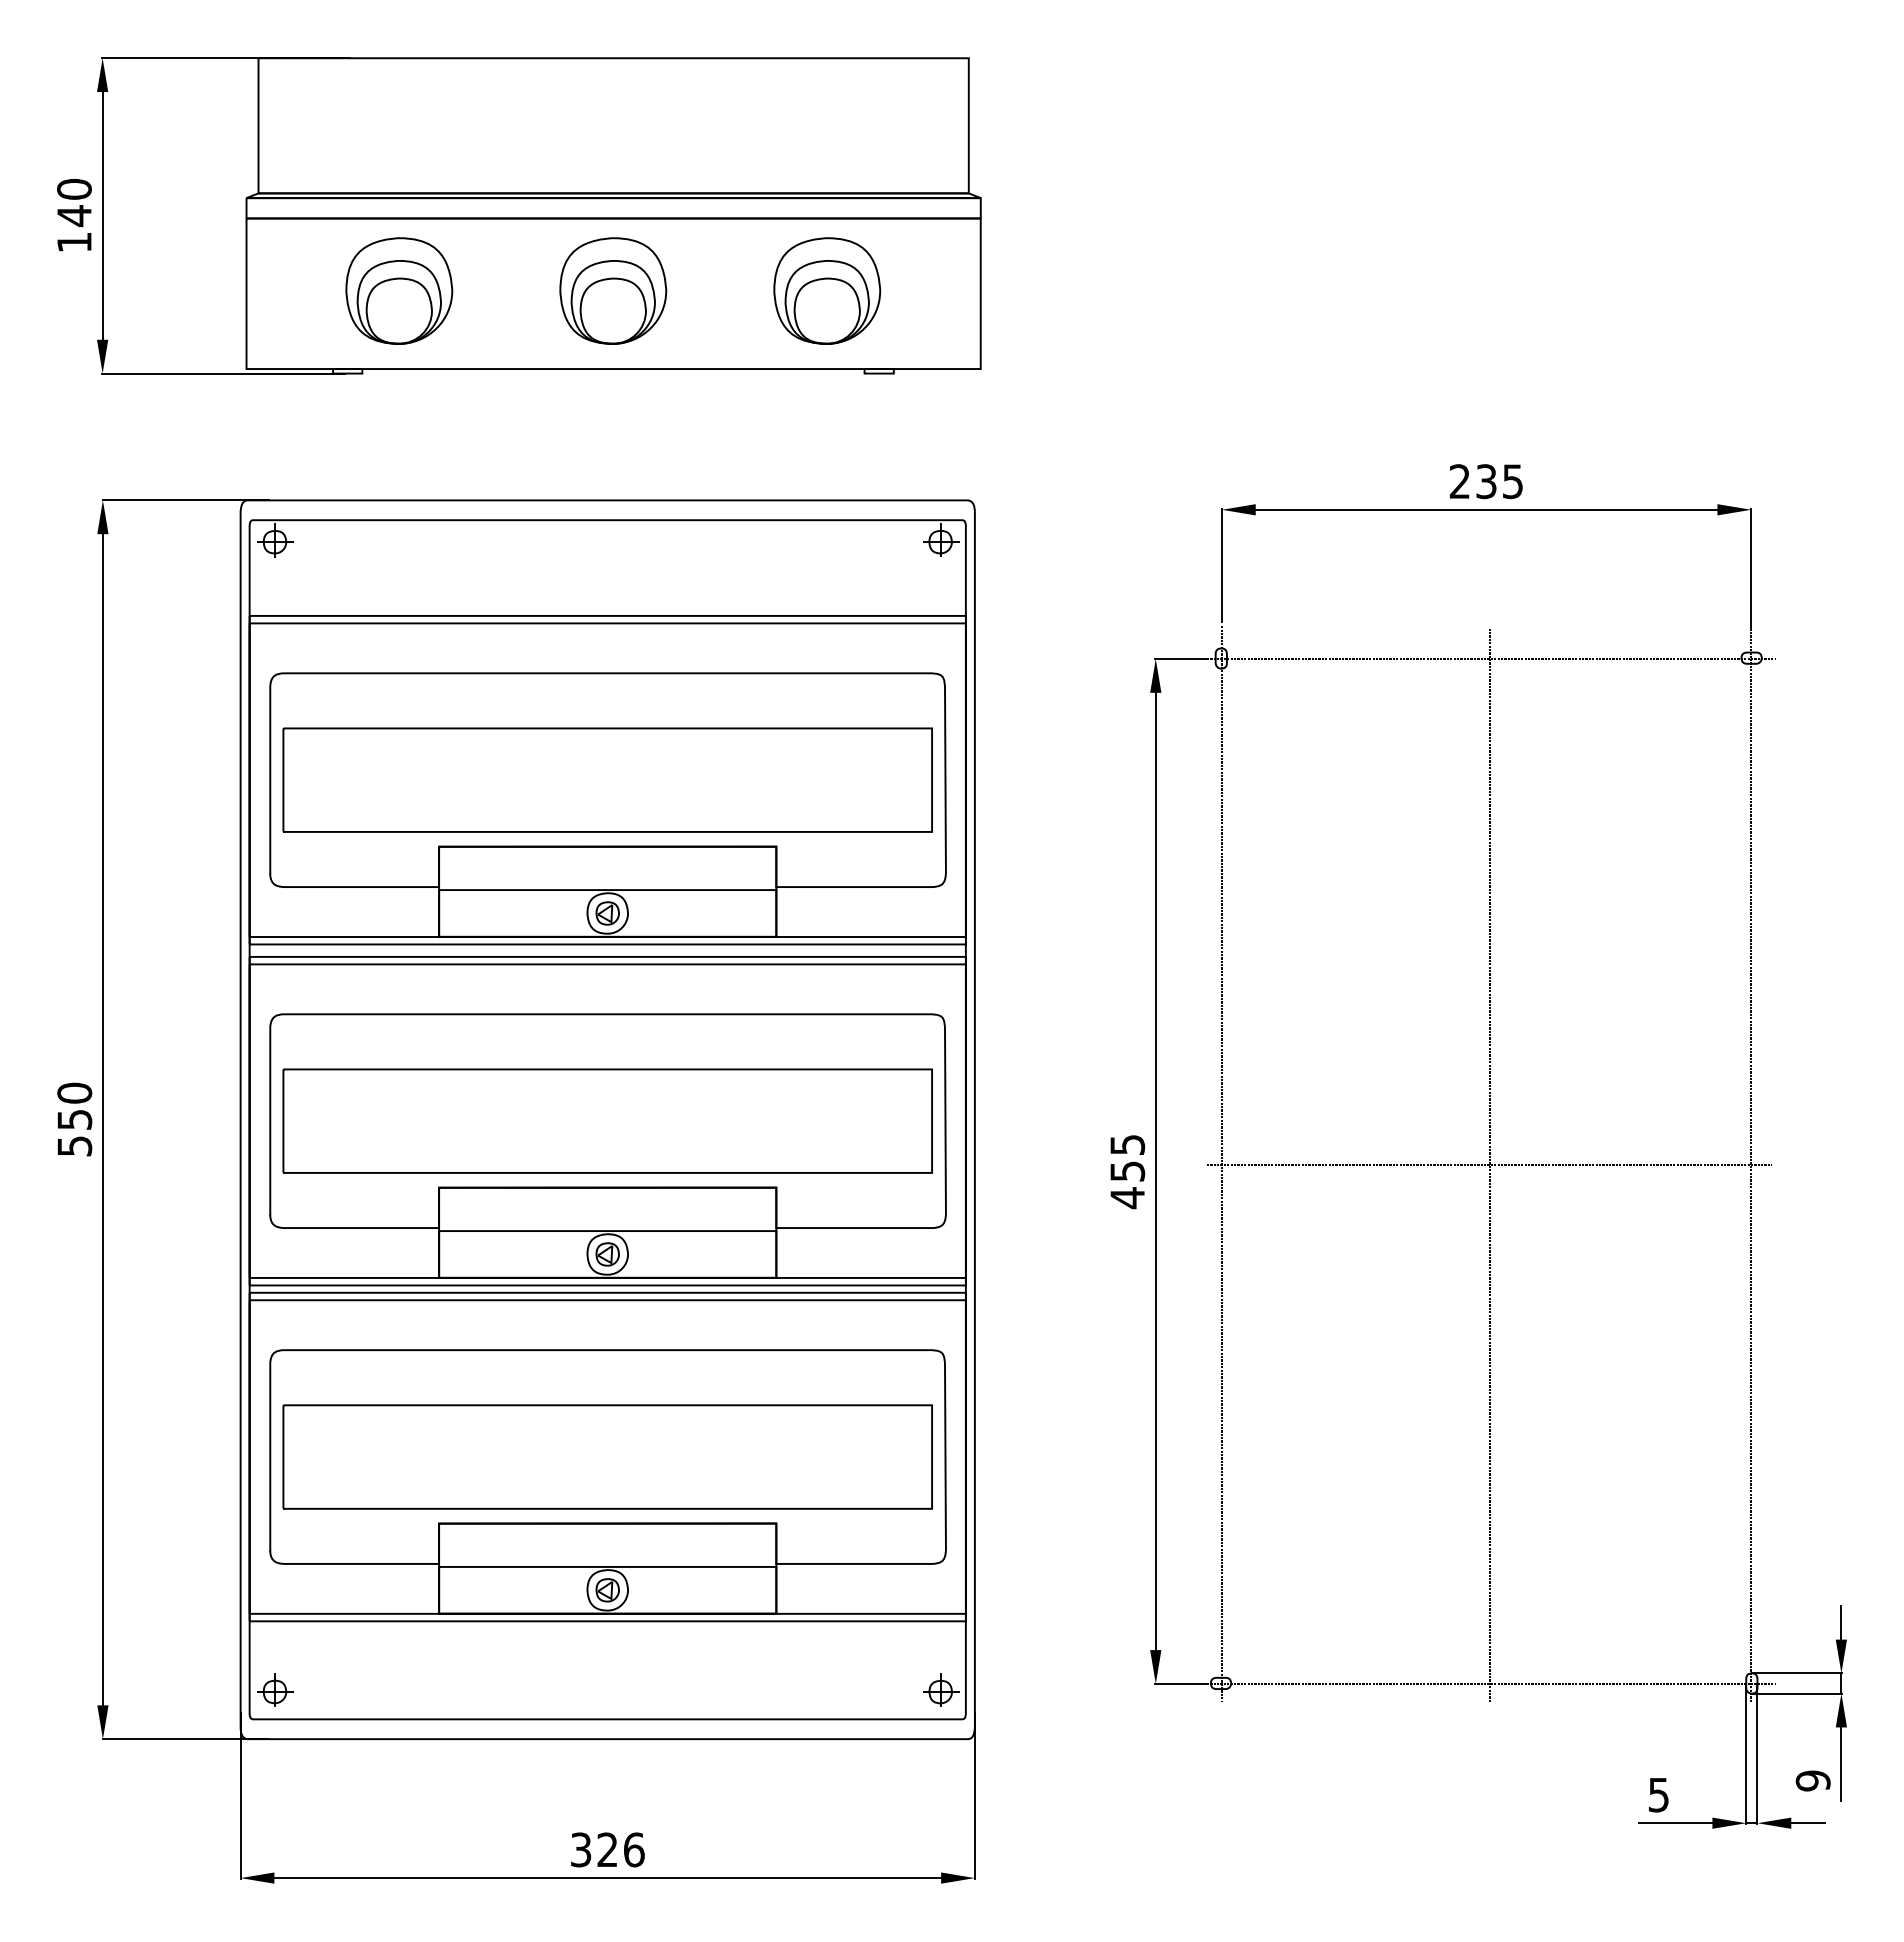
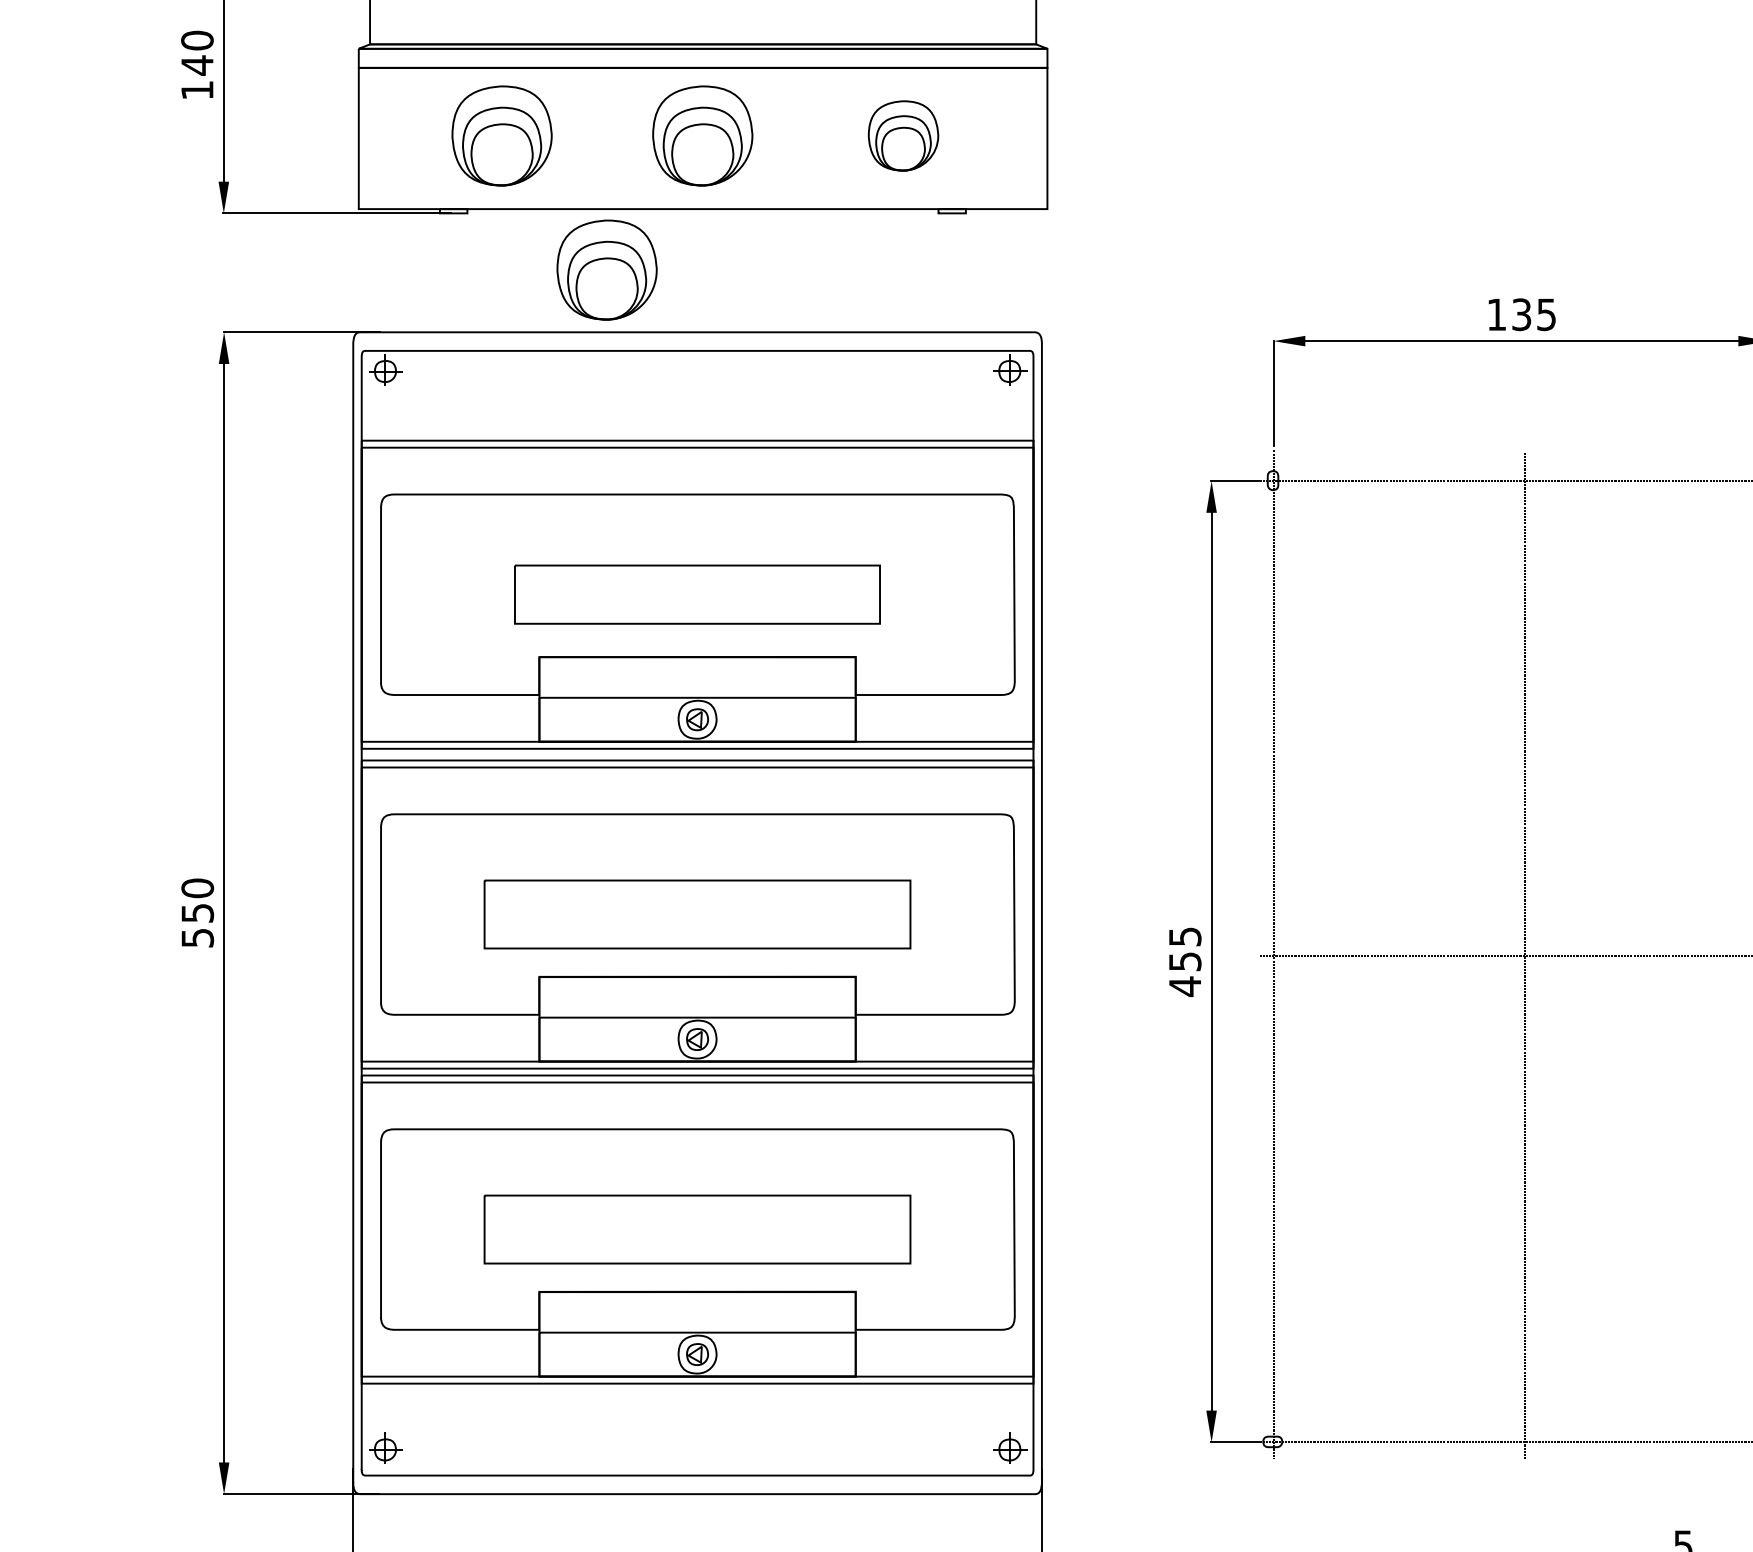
part: (827, 290) -> (903, 135), size x0.7
part: (511, 433) -> (607, 269), added
text: (1459, 481) -> (1496, 314), 235 -> 135
part: (607, 779) -> (697, 594), size x0.6
part: (607, 1120) -> (697, 913), size x0.7
part: (607, 1456) -> (697, 1229), size x0.7

